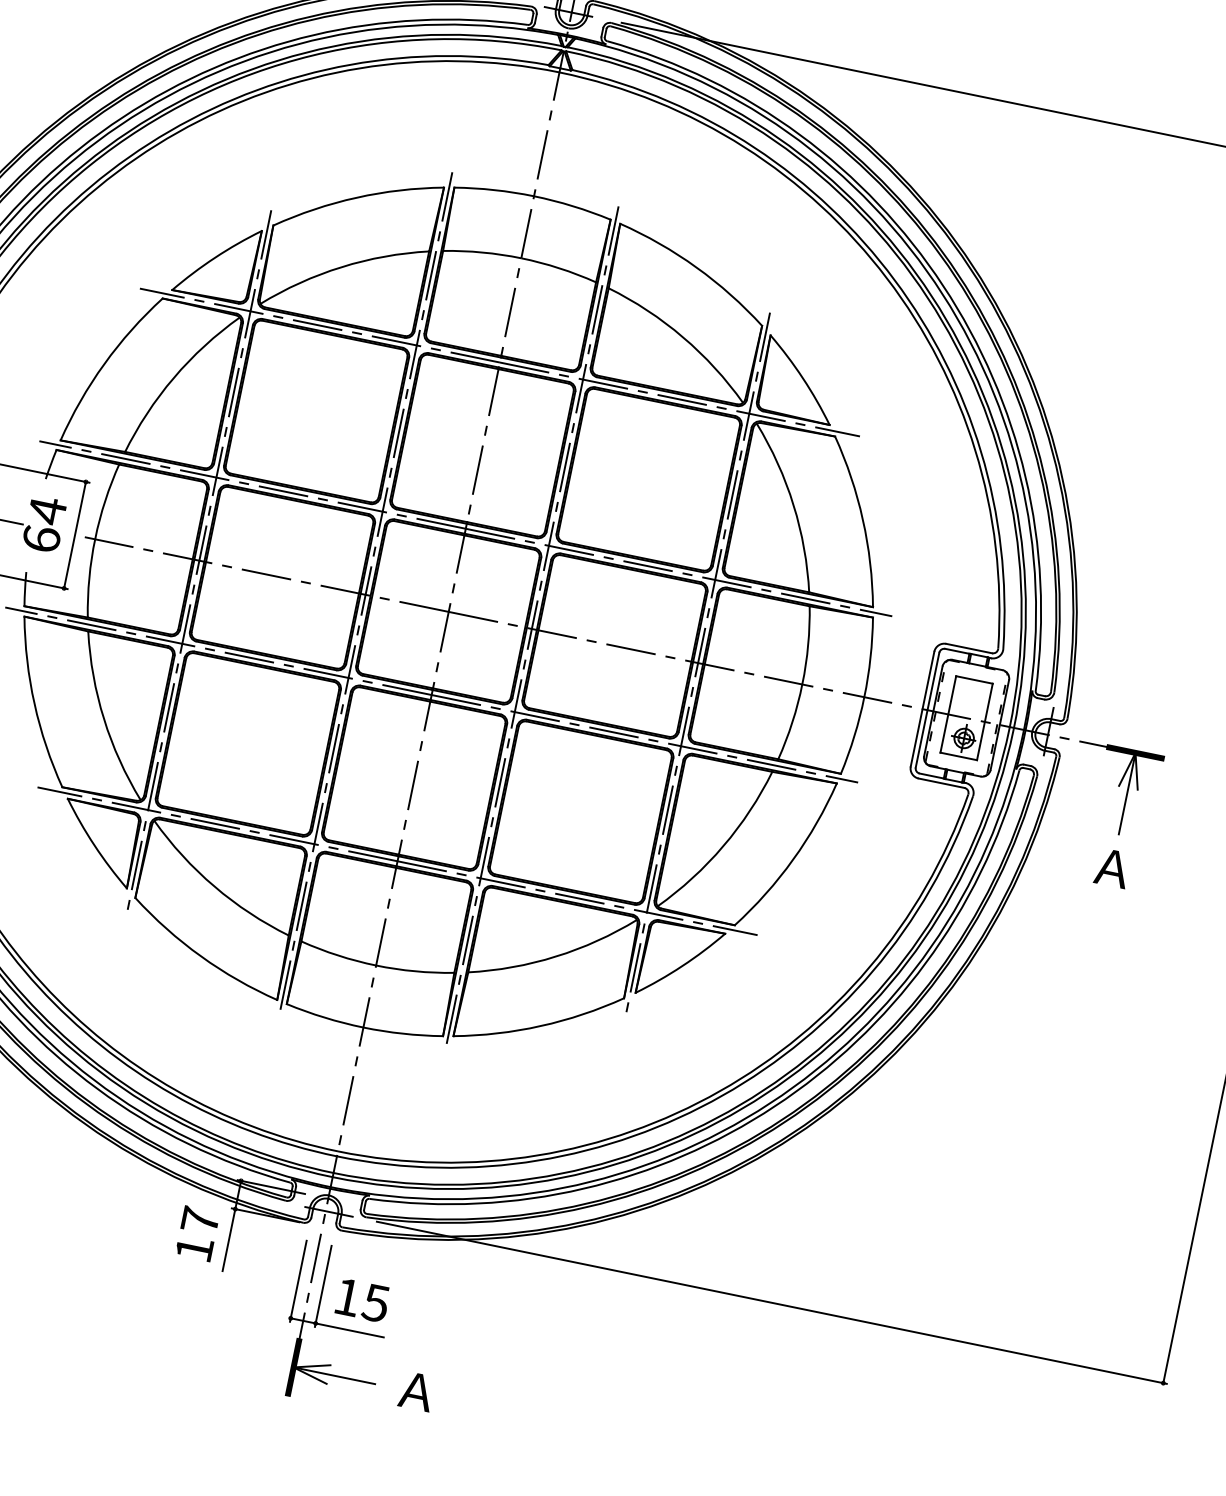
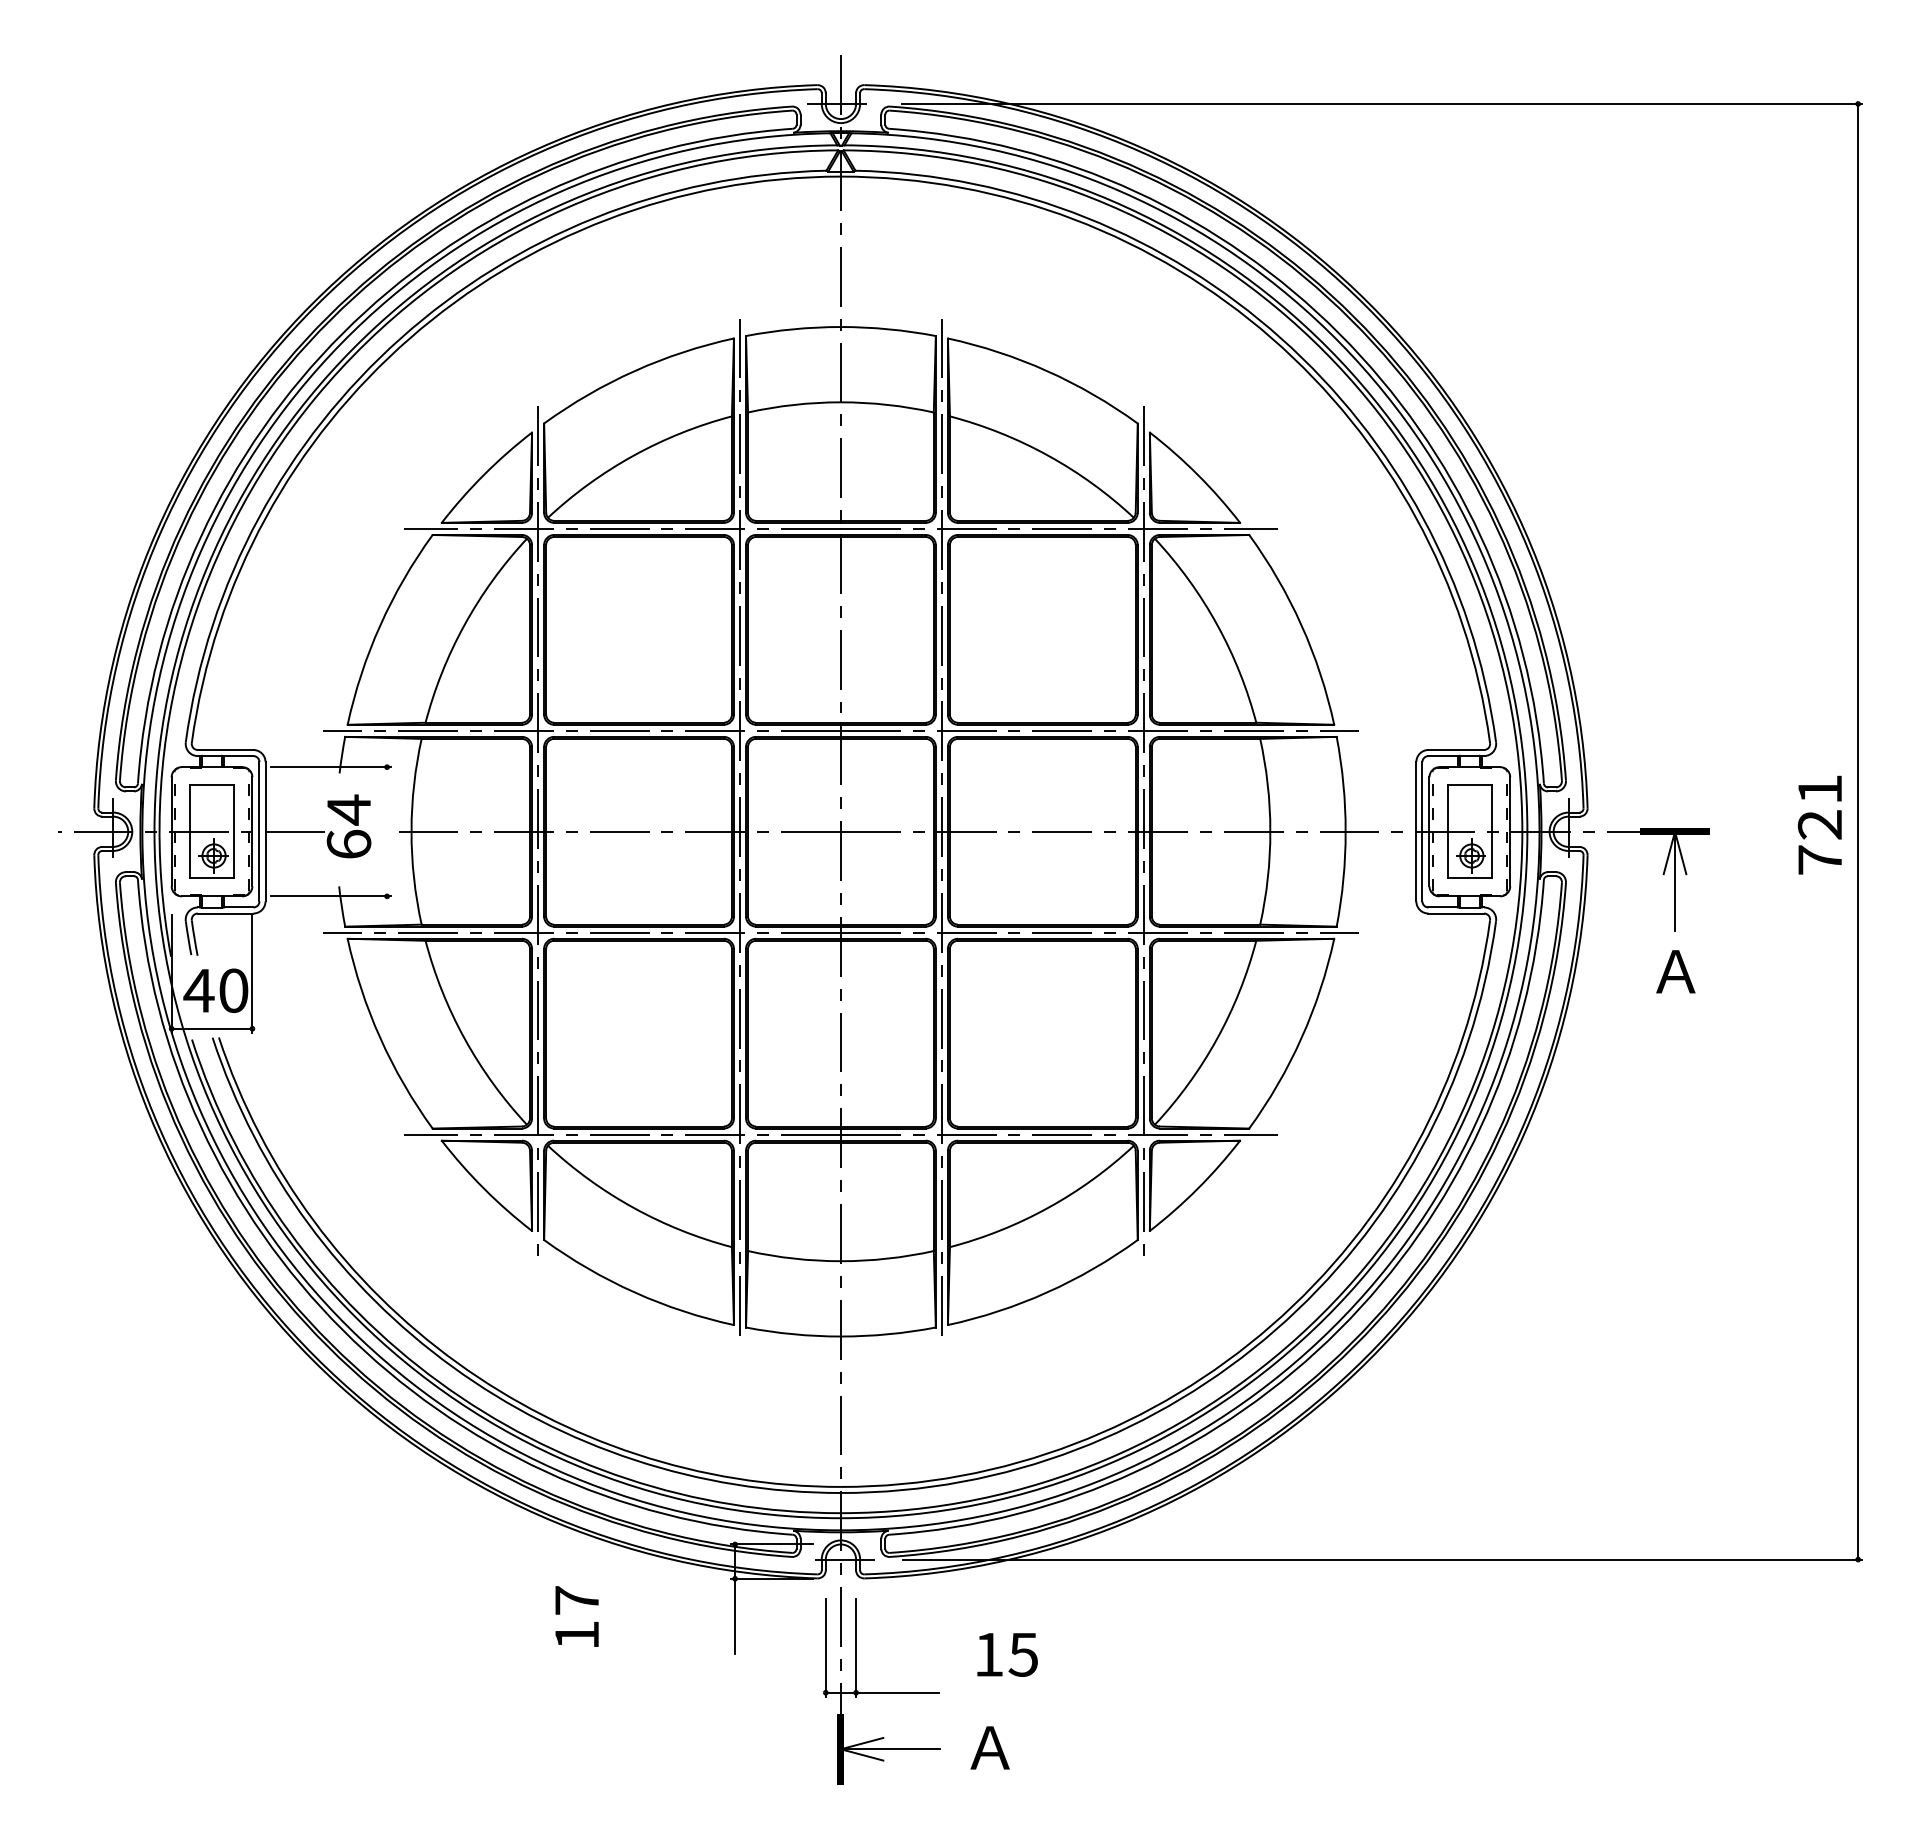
line: (75, 535) -> (387, 831), removed
text: (197, 1233) -> (576, 1616), moved
text: (362, 1300) -> (1007, 1654), moved

